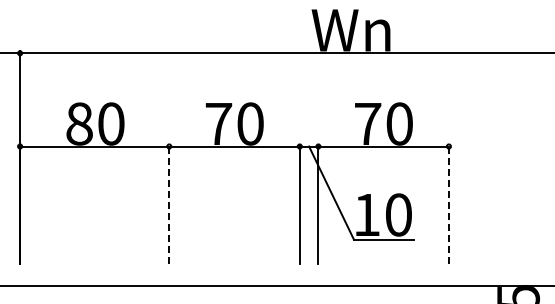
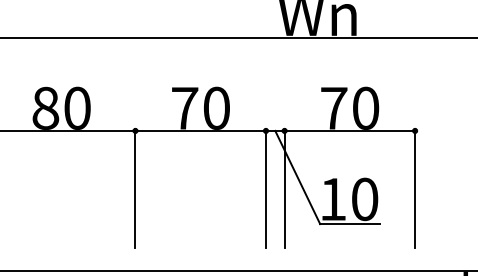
line: (169, 204) -> (135, 188), dashed -> solid
line: (448, 204) -> (414, 188), dashed -> solid

